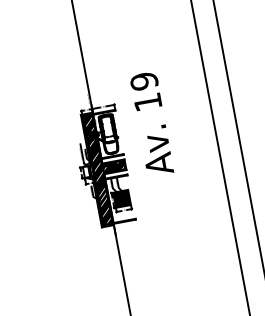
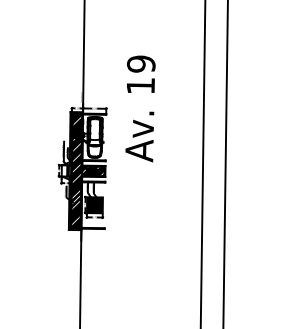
text: (151, 123) -> (140, 108), moved

